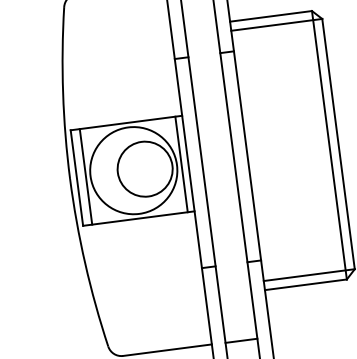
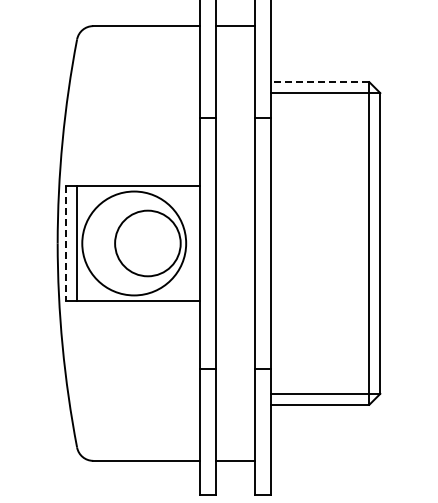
line: (270, 16) -> (319, 82), solid -> dashed
line: (181, 164) -> (191, 243), removed
line: (76, 178) -> (65, 243), solid -> dashed

